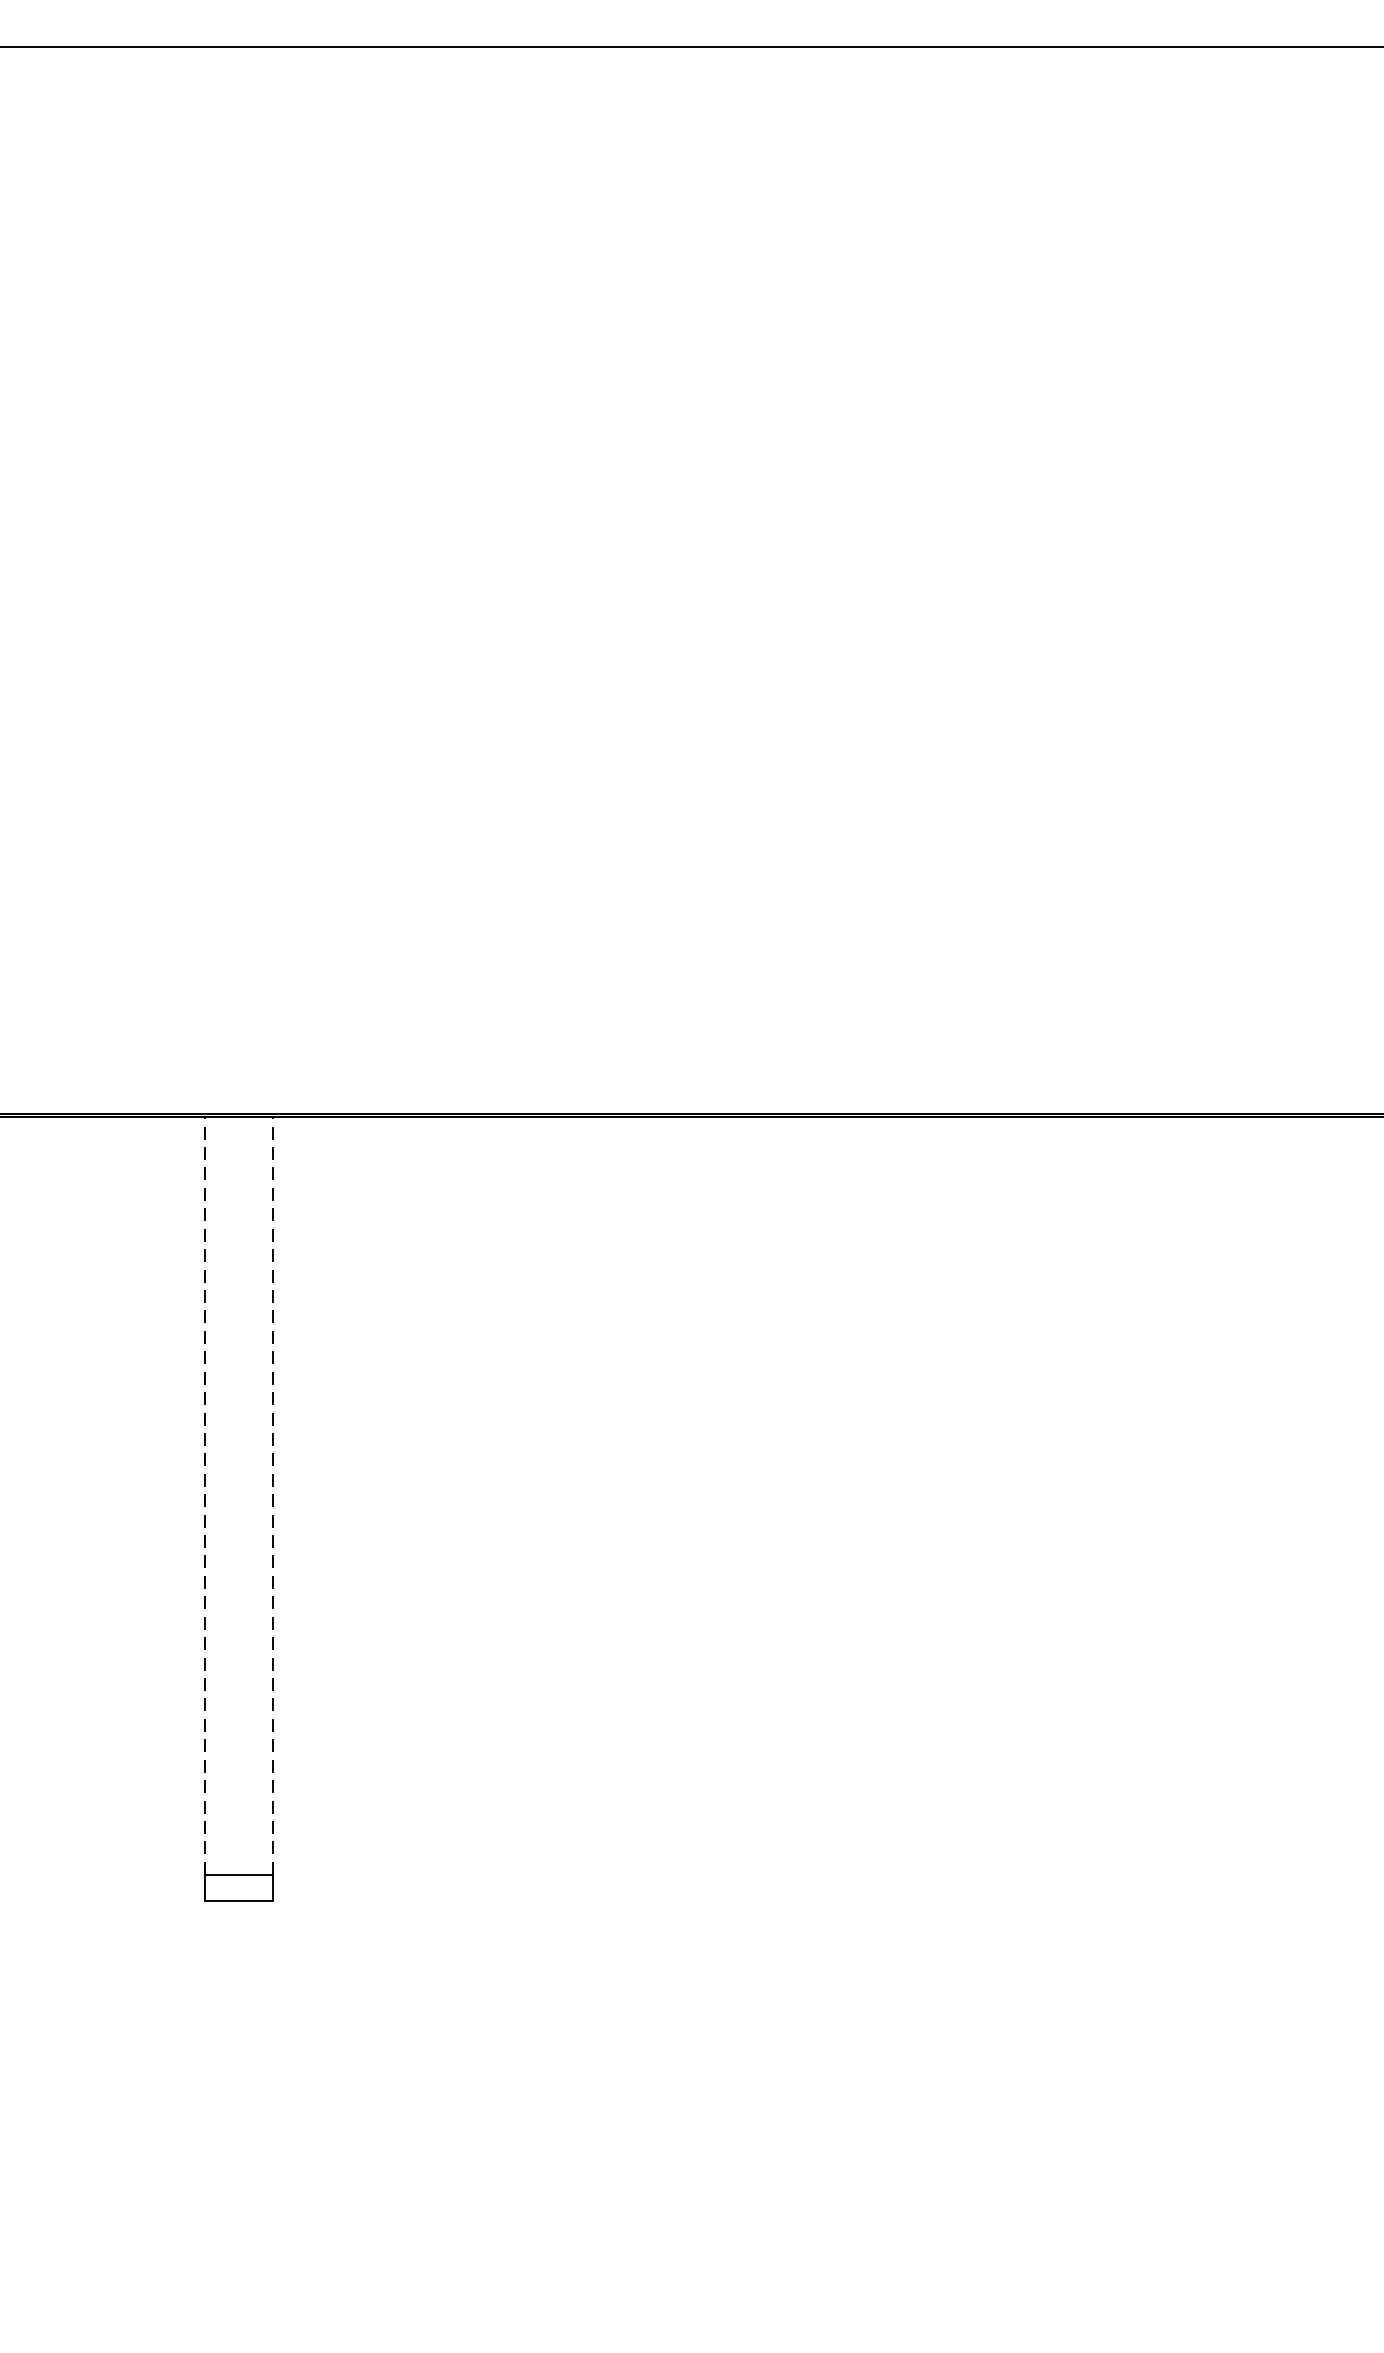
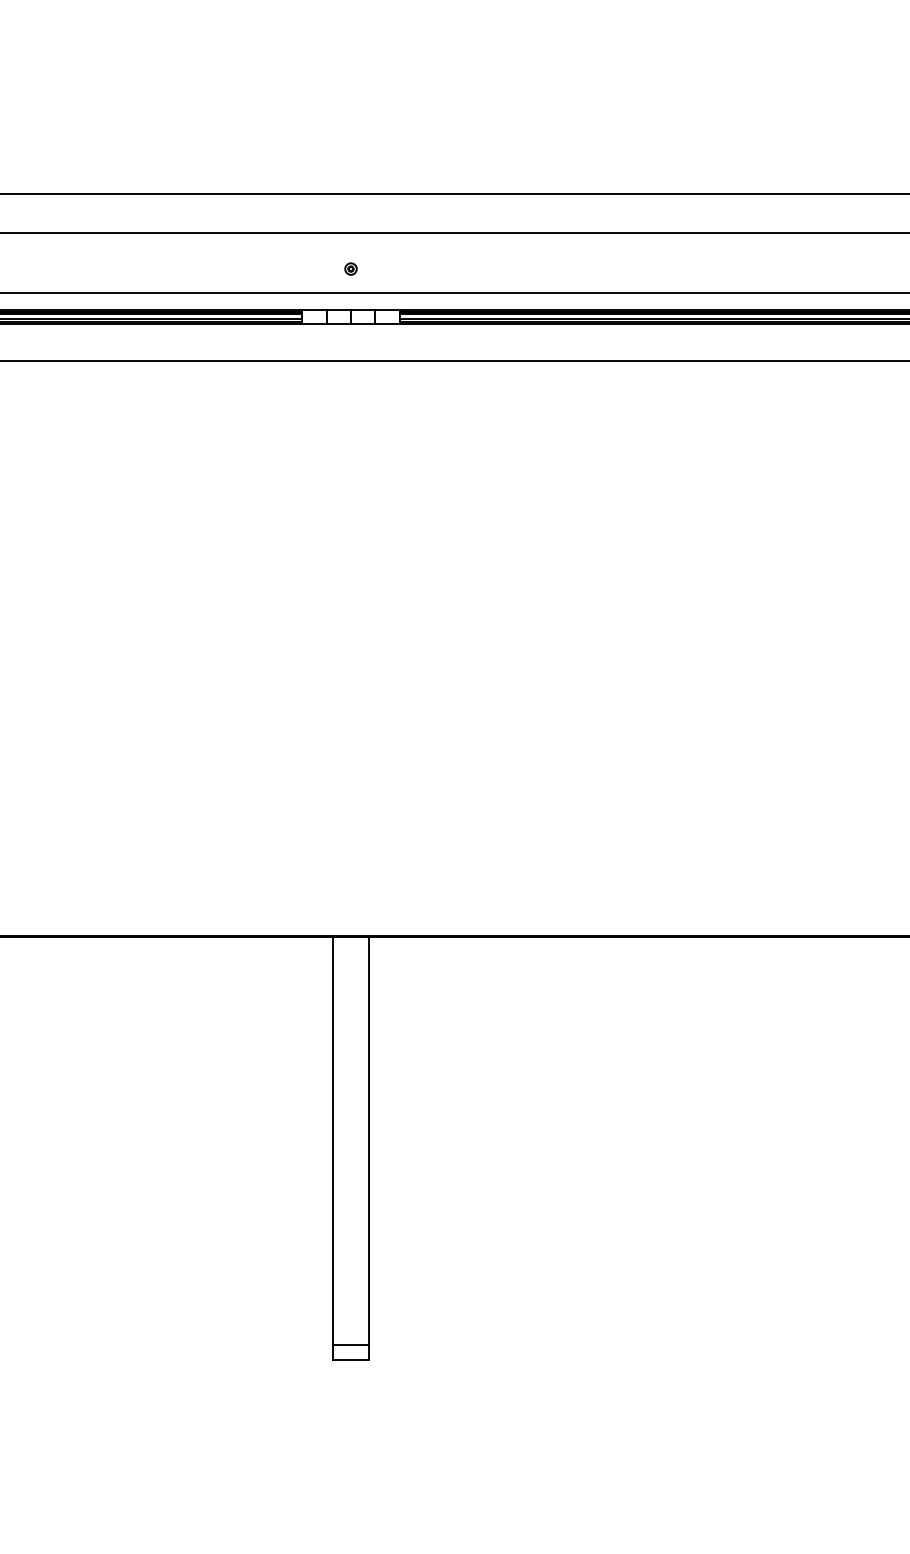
line: (204, 1494) -> (332, 1140), dashed -> solid
line: (273, 1494) -> (369, 1140), dashed -> solid

